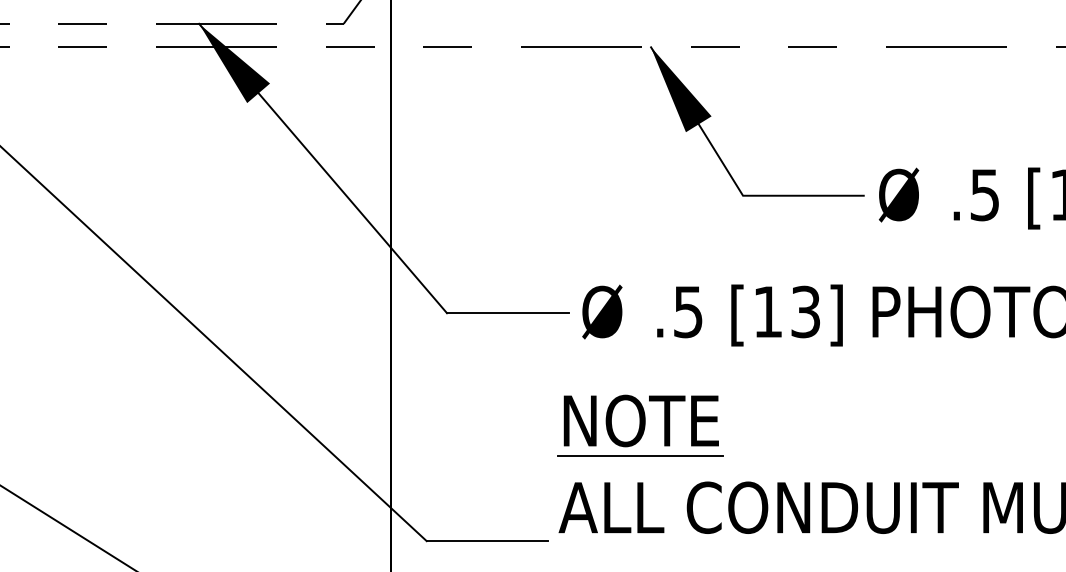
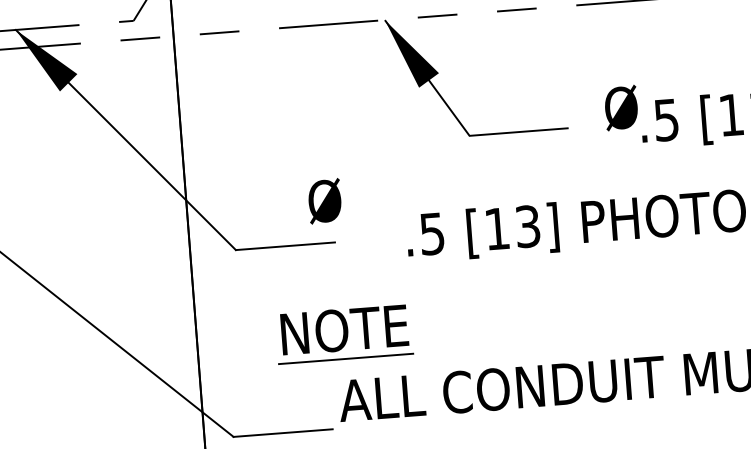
text: (898, 194) -> (620, 107), moved
text: (602, 311) -> (325, 200), moved
part: (640, 425) -> (344, 333), moved

